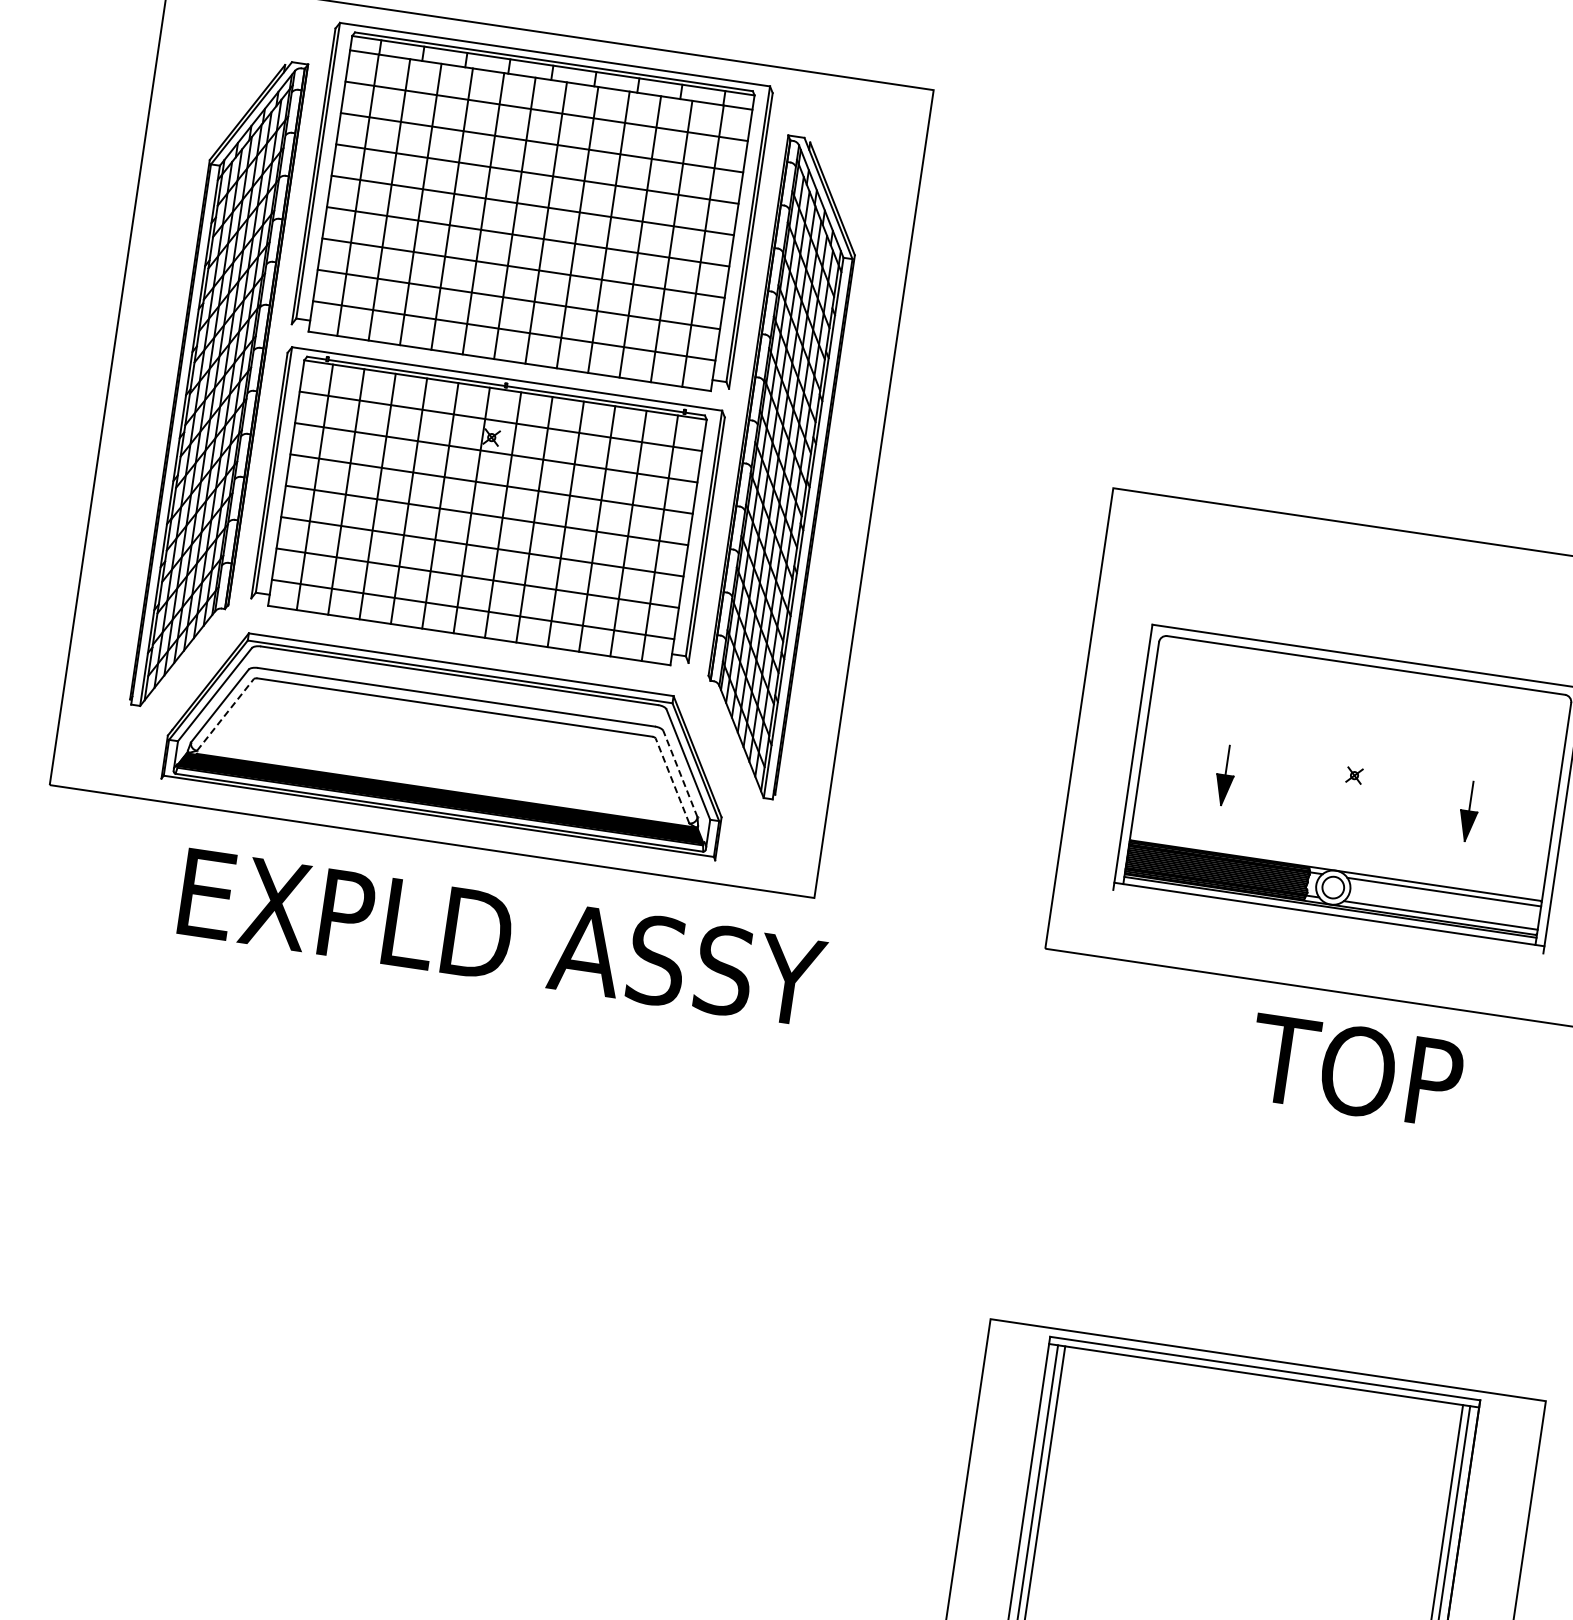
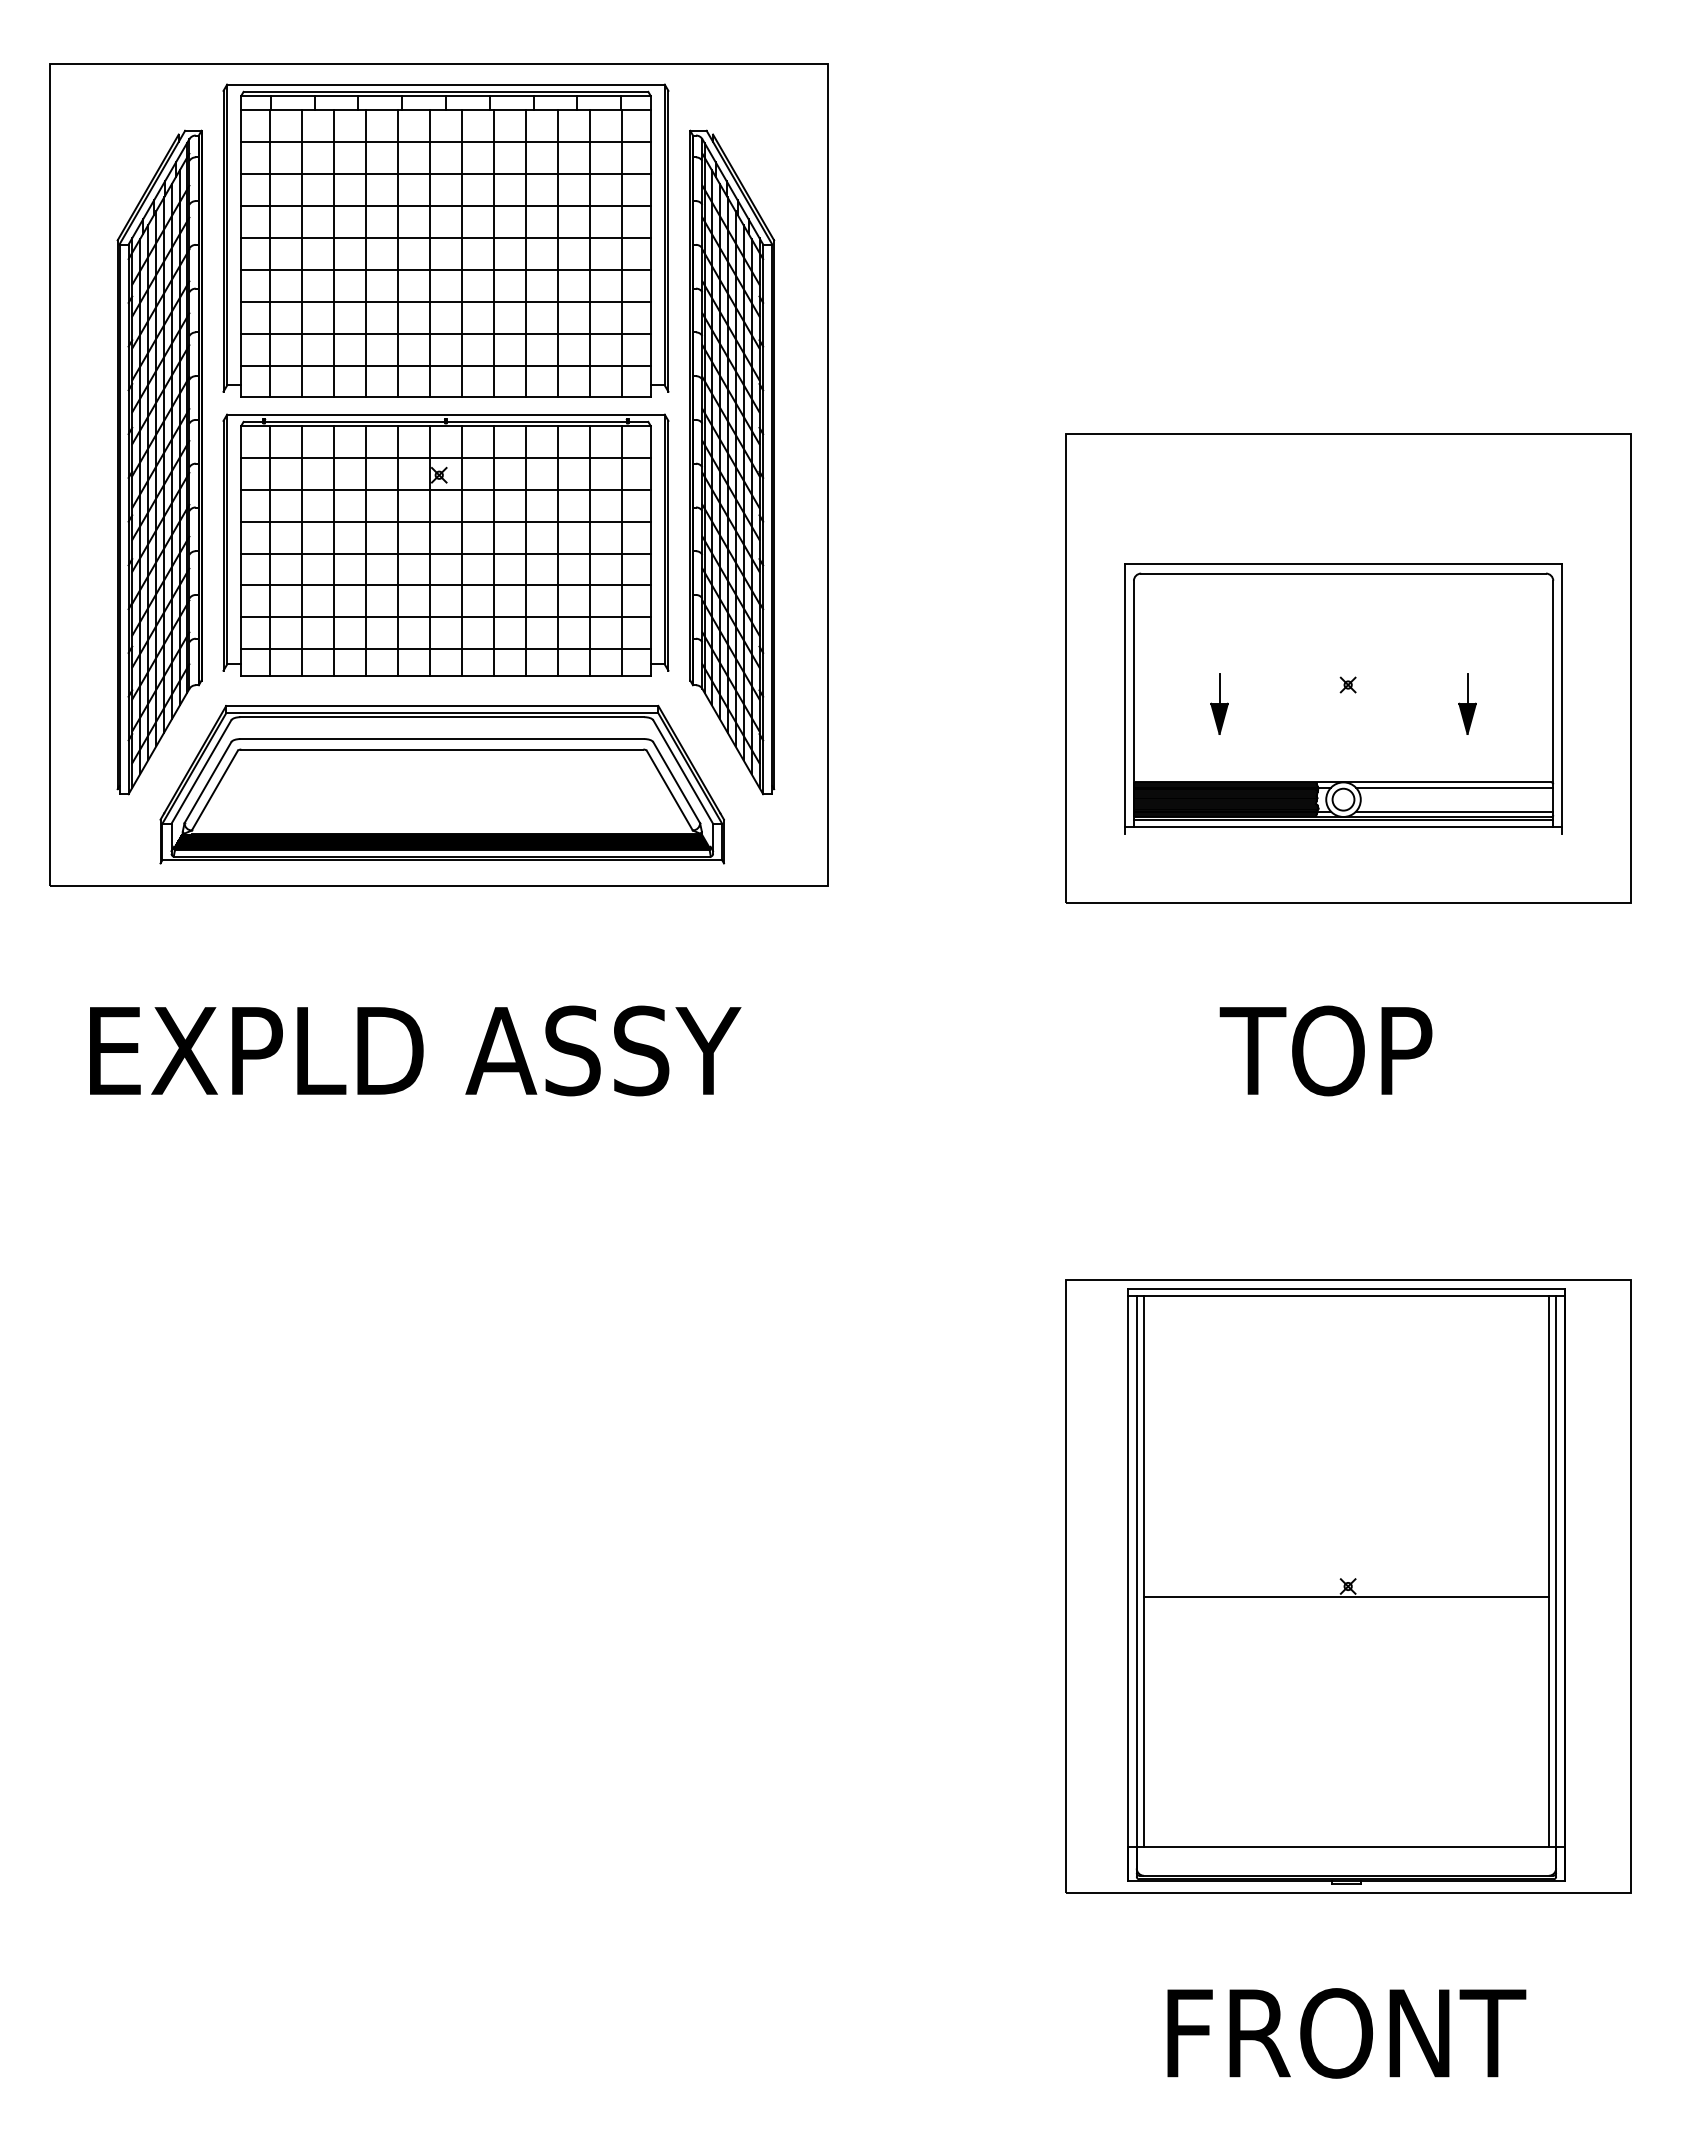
line: (226, 714) -> (215, 790), dashed -> solid
line: (680, 773) -> (676, 782), dashed -> solid
line: (672, 780) -> (669, 790), dashed -> solid
text: (502, 937) -> (415, 1050), moved
text: (1355, 1070) -> (1325, 1050), moved

